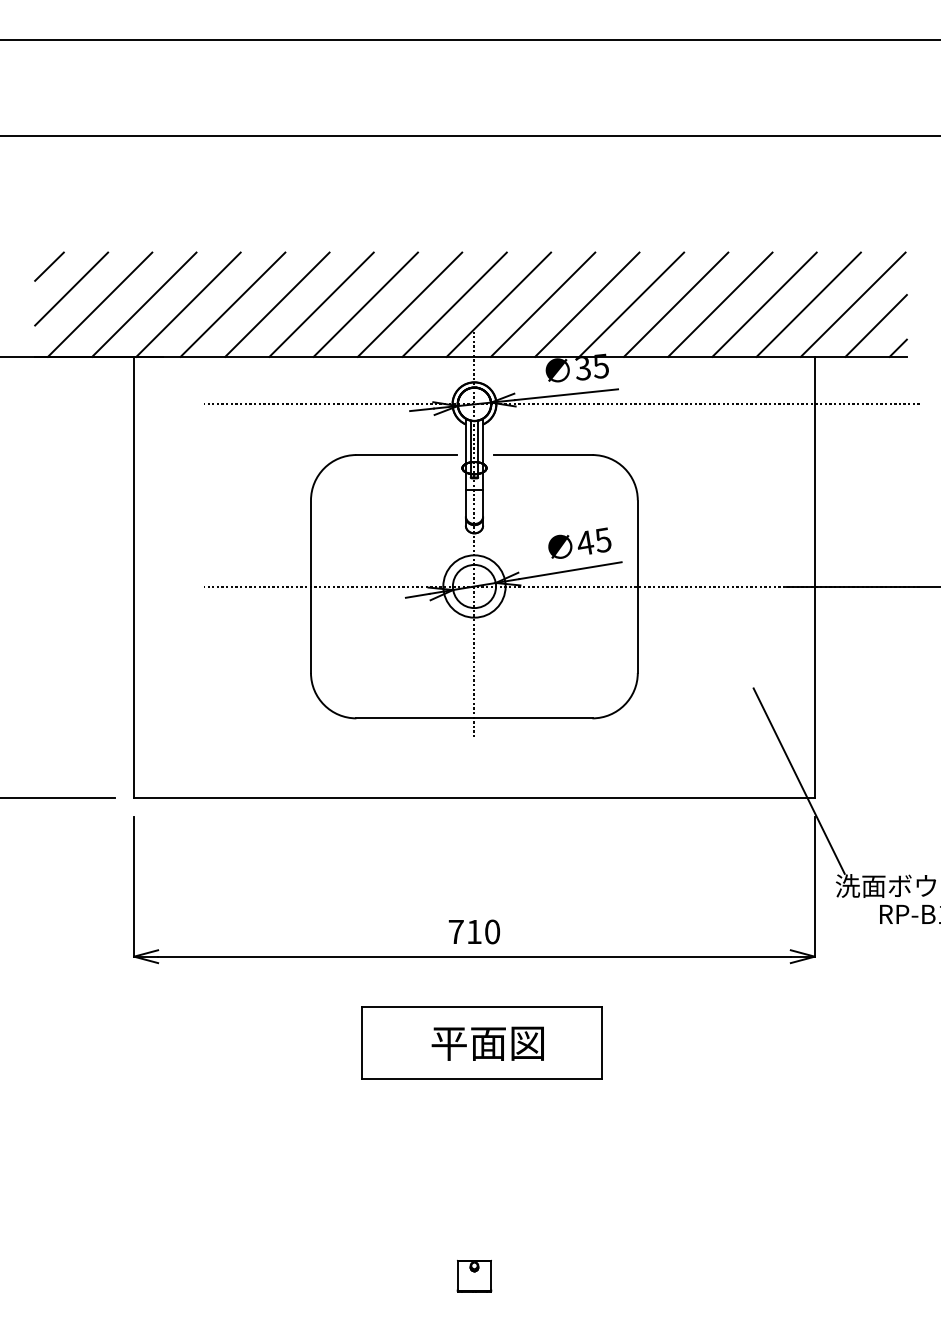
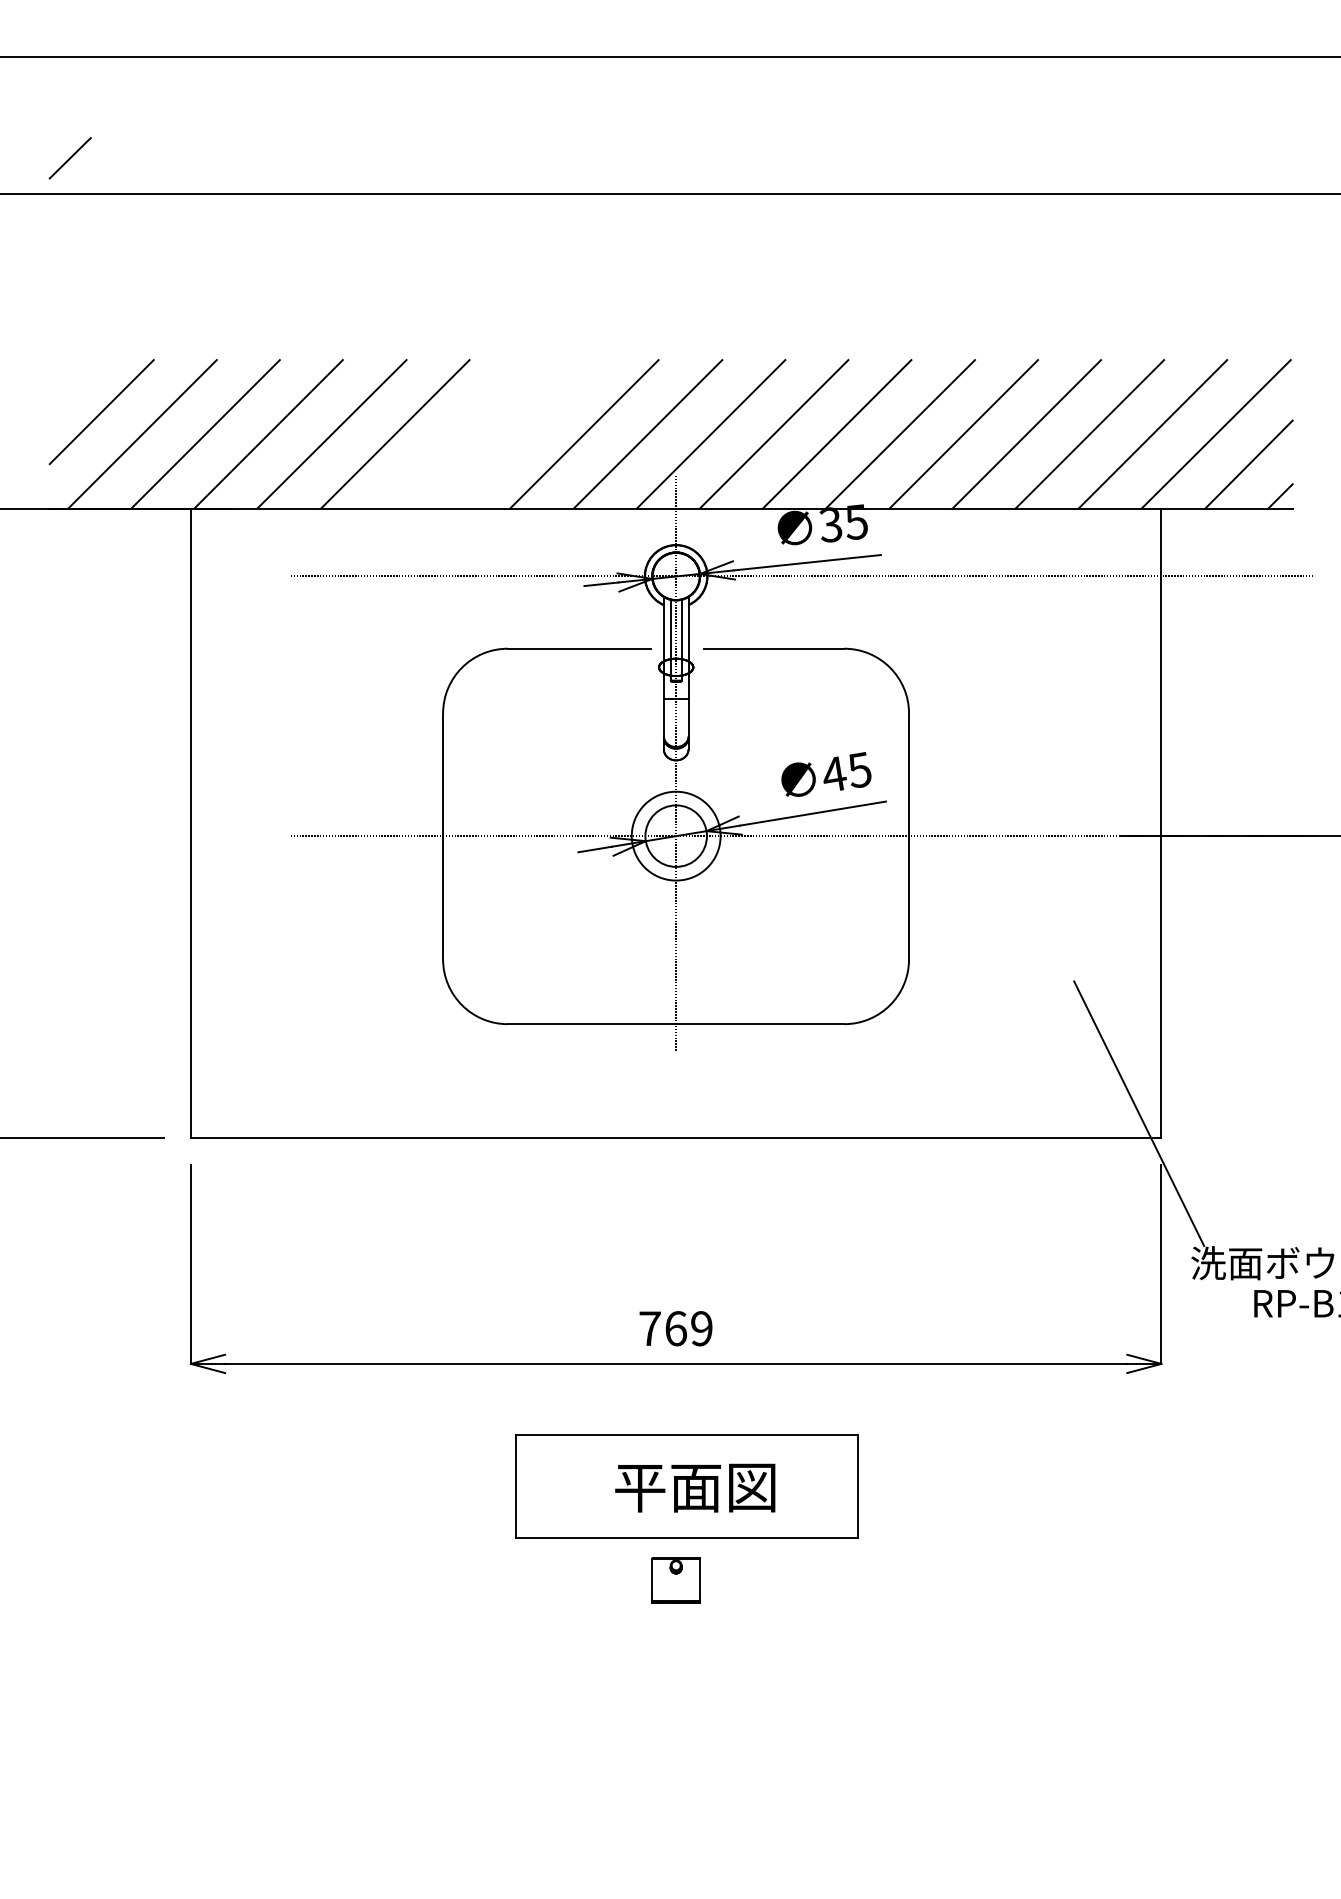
line: (48, 266) -> (69, 158), moved
line: (321, 304) -> (457, 434), removed
line: (365, 304) -> (520, 434), removed
text: (483, 931) -> (688, 1328), 710 -> 769
part: (474, 1276) -> (675, 1580), moved

